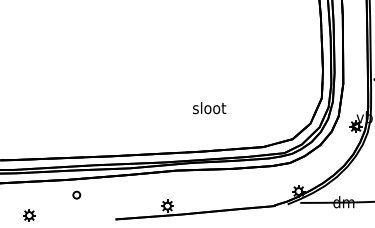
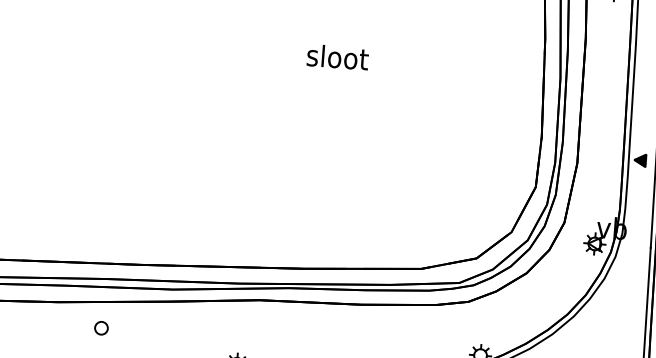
text: (209, 108) -> (337, 58), moved
part: (76, 194) -> (101, 326), moved

